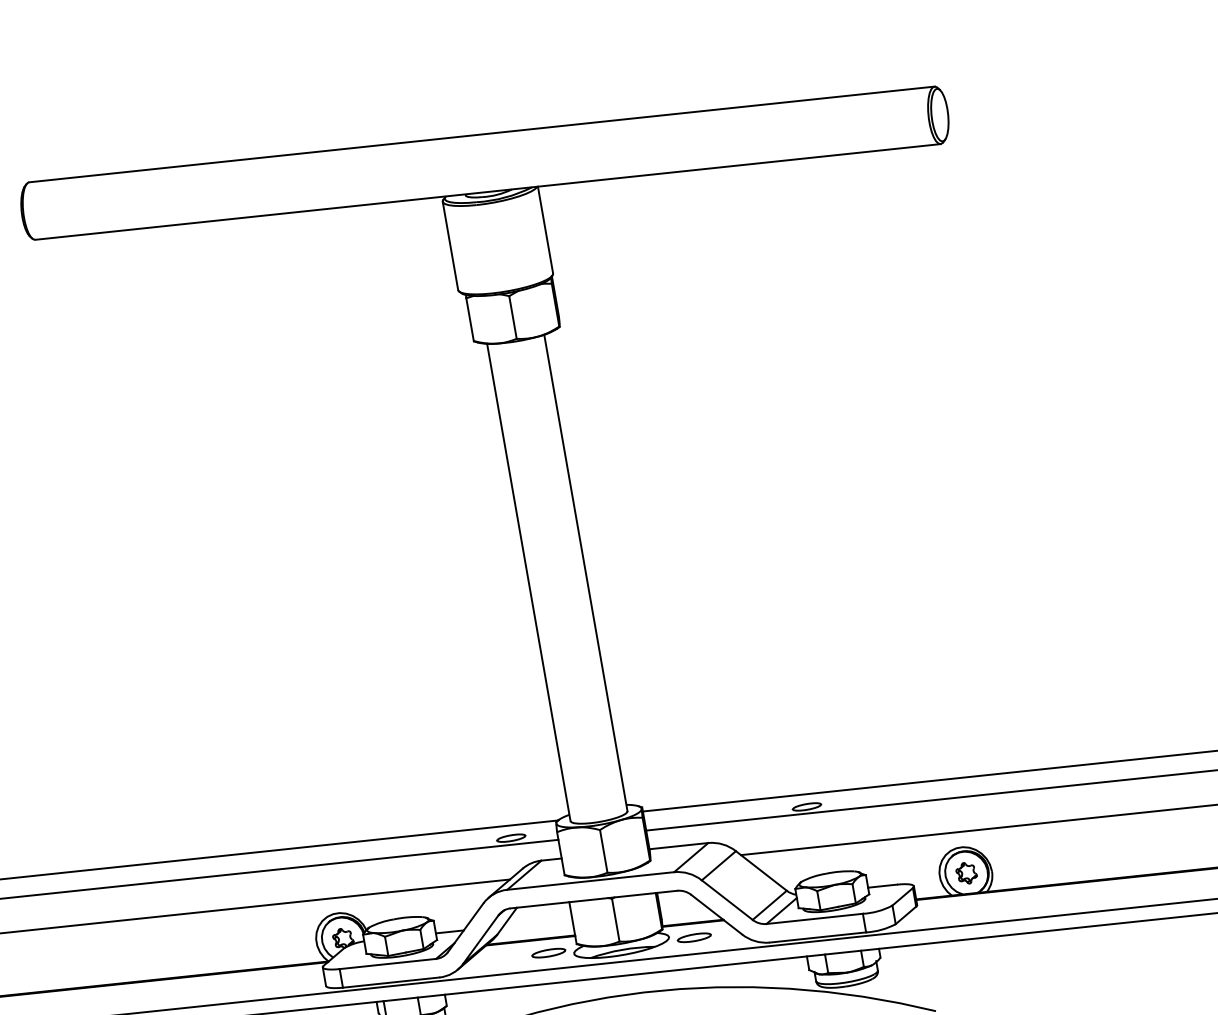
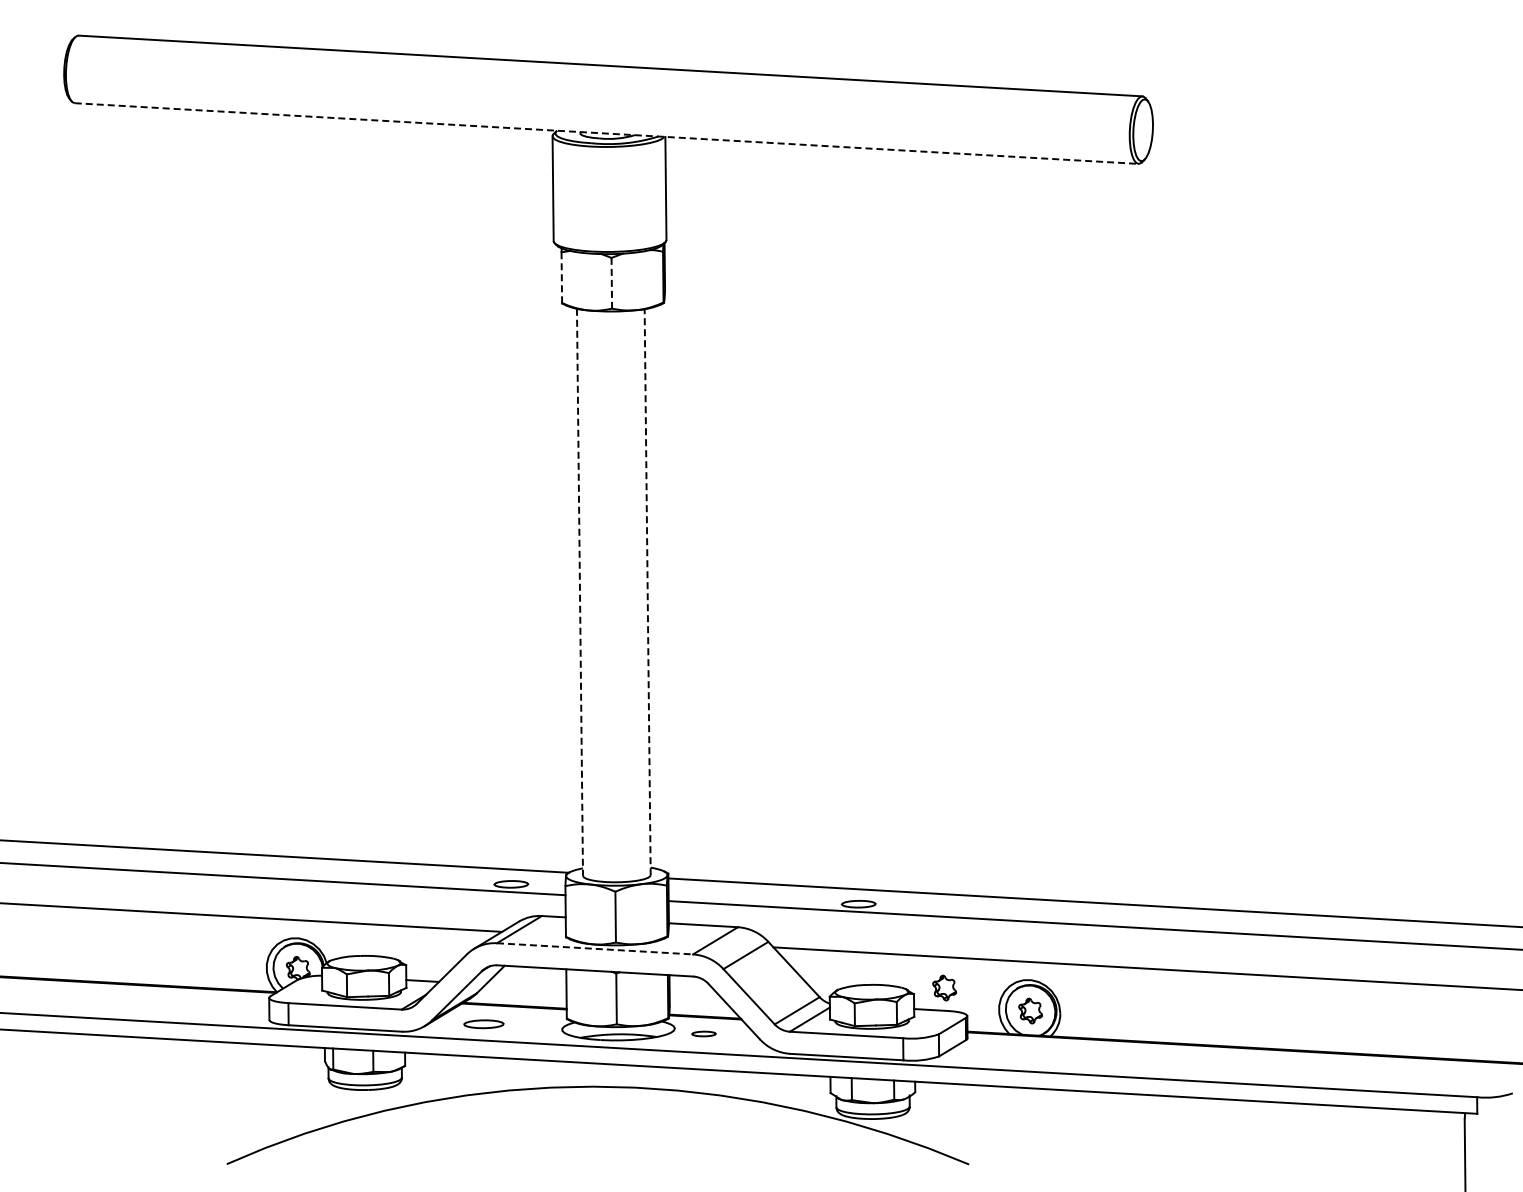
line: (487, 191) -> (606, 133), solid -> dashed
line: (512, 317) -> (611, 283), solid -> dashed
line: (469, 320) -> (561, 278), solid -> dashed
line: (585, 572) -> (647, 591), solid -> dashed
line: (529, 582) -> (580, 592), solid -> dashed
part: (890, 865) -> (944, 987), added
line: (591, 880) -> (595, 948), solid -> dashed
part: (693, 937) -> (703, 1033), size x0.6
part: (548, 953) -> (483, 1024), moved

